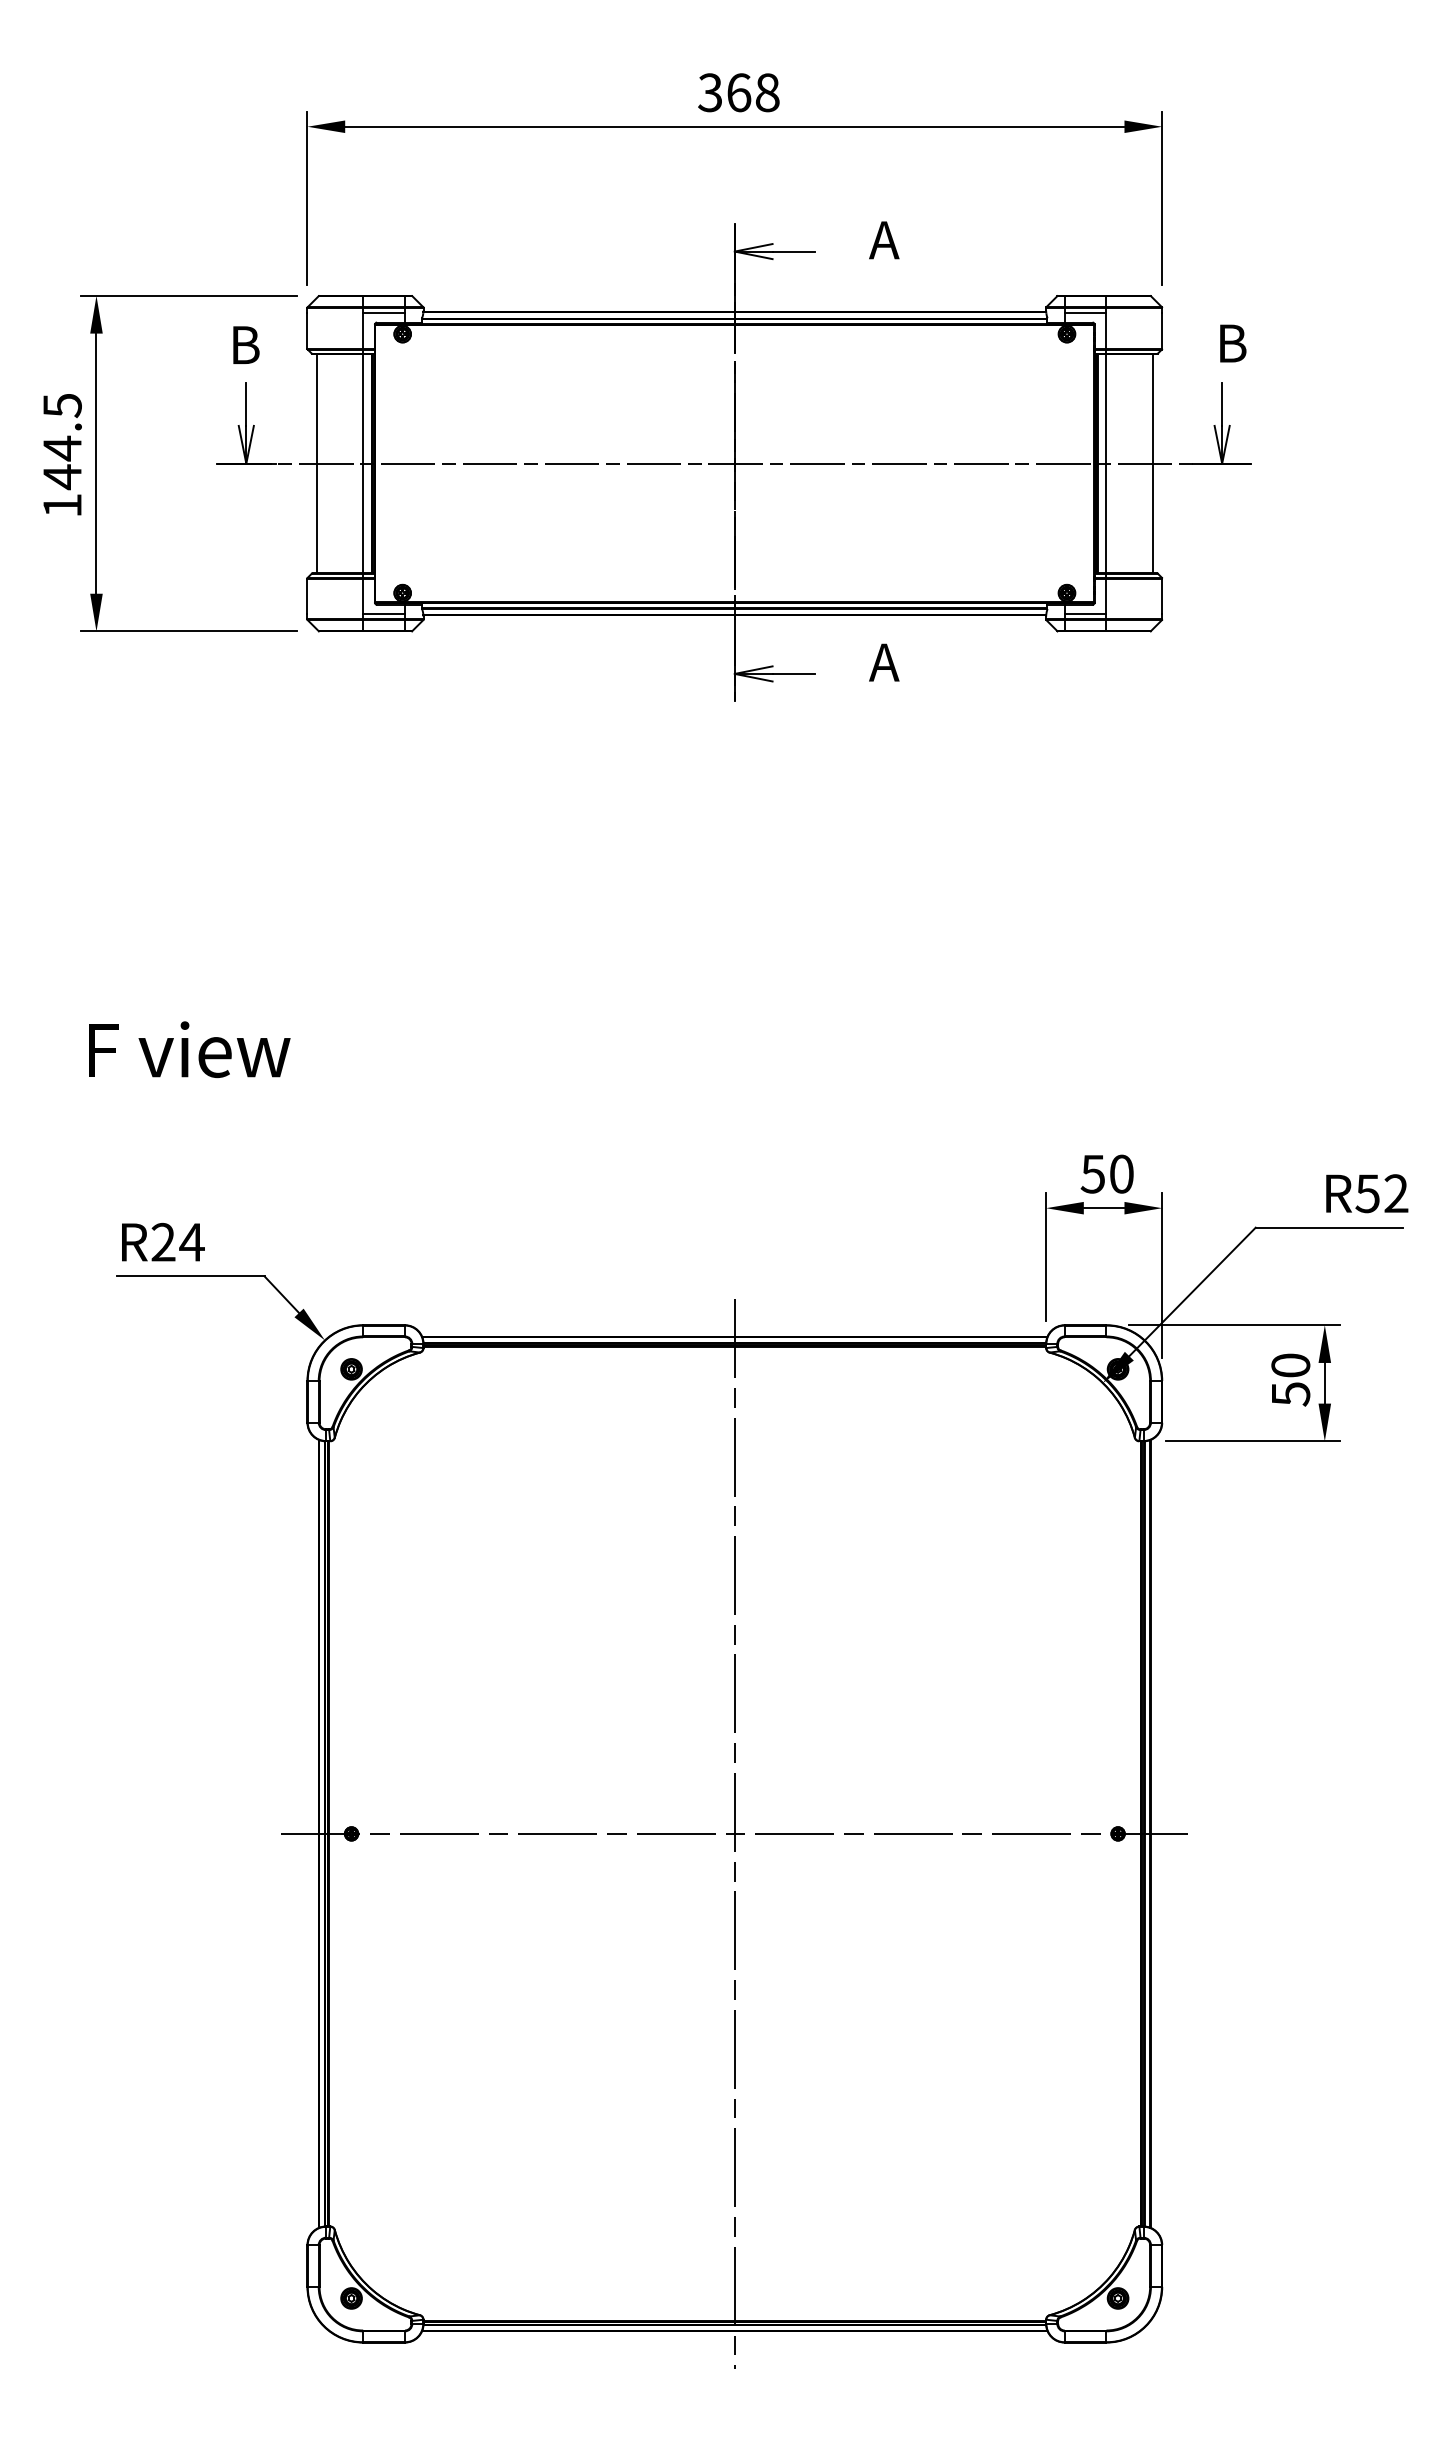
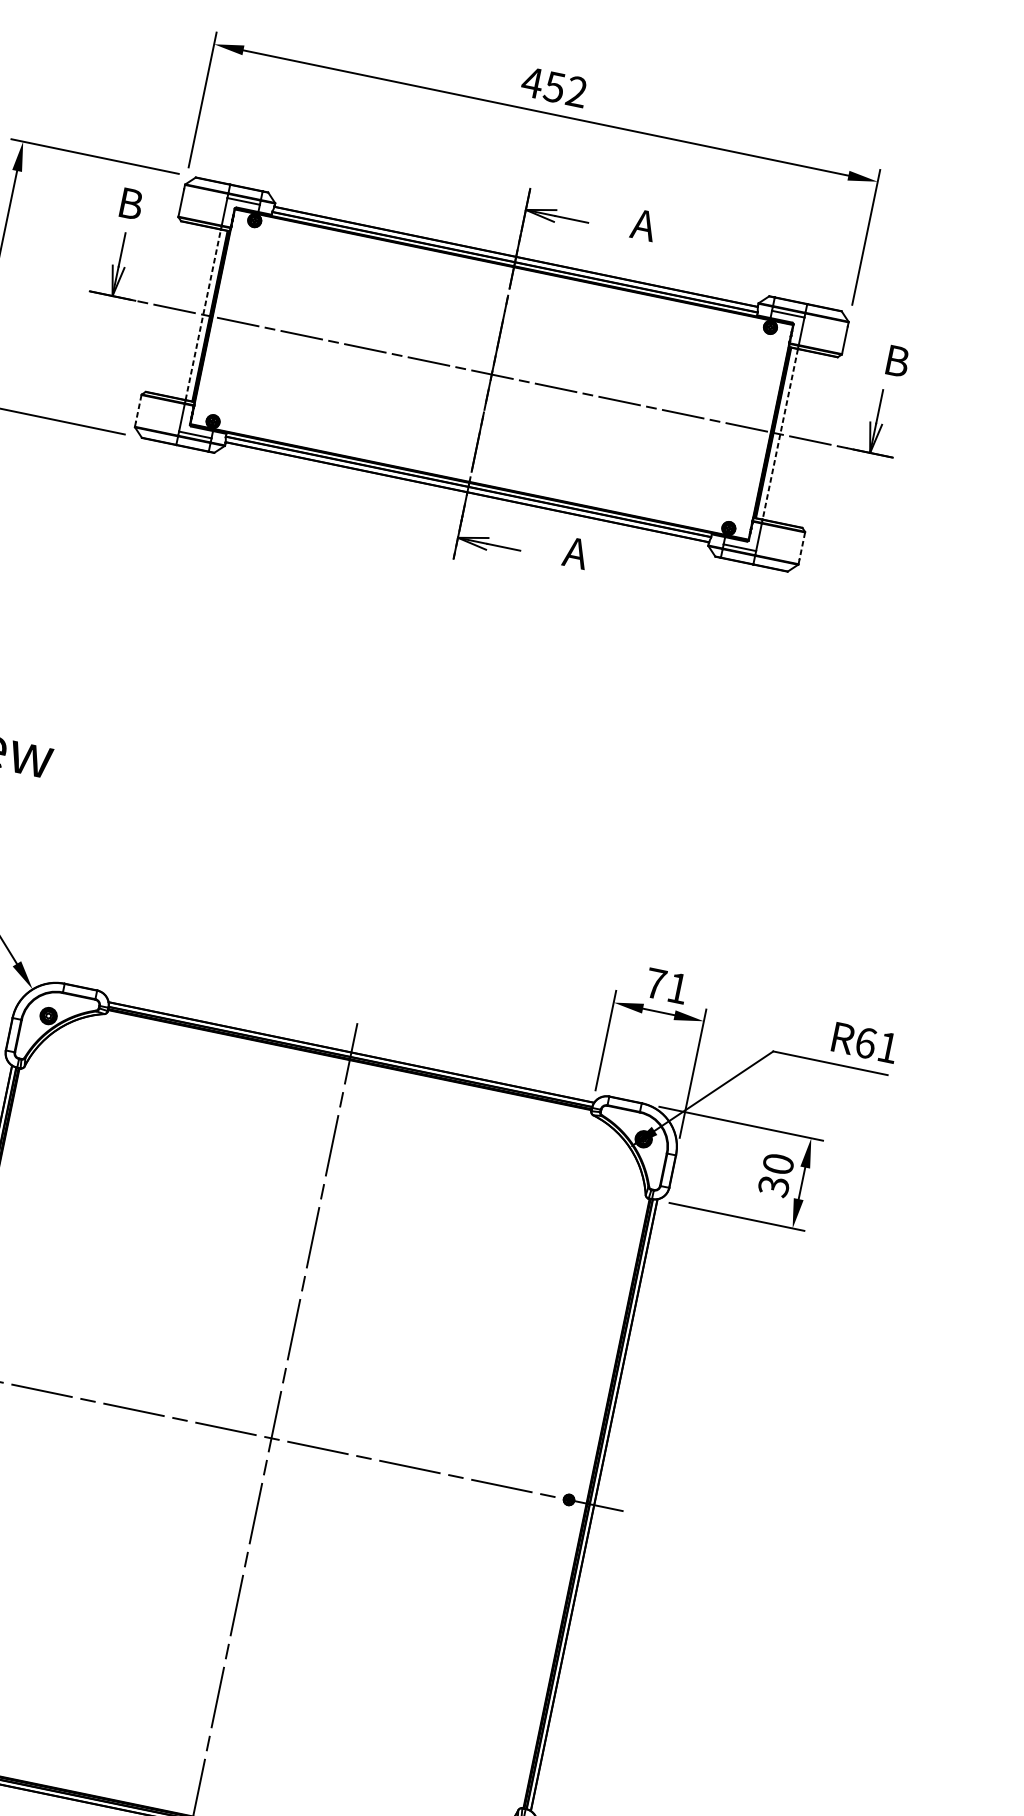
text: (738, 92) -> (554, 87), 368 -> 452
line: (316, 463) -> (167, 307), removed
line: (363, 463) -> (203, 314), solid -> dashed
line: (1106, 463) -> (780, 434), solid -> dashed
line: (1152, 463) -> (816, 441), removed
line: (307, 596) -> (138, 408), solid -> dashed
line: (1162, 596) -> (802, 546), solid -> dashed
text: (1106, 1173) -> (666, 985), 50 -> 71
text: (1381, 1193) -> (876, 1045), R52 -> R61
text: (1290, 1394) -> (773, 1186), 50 -> 30

